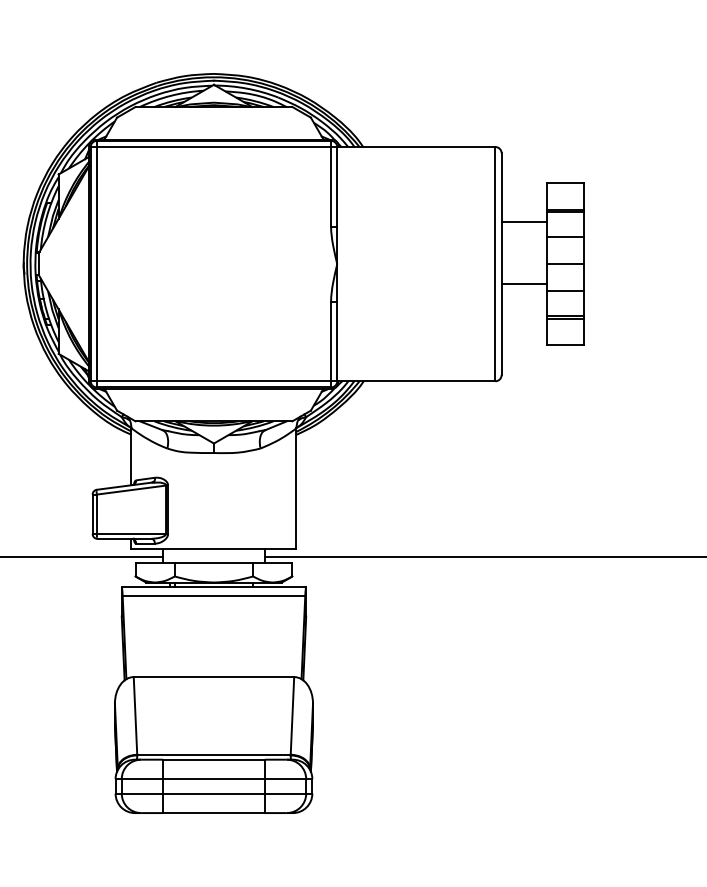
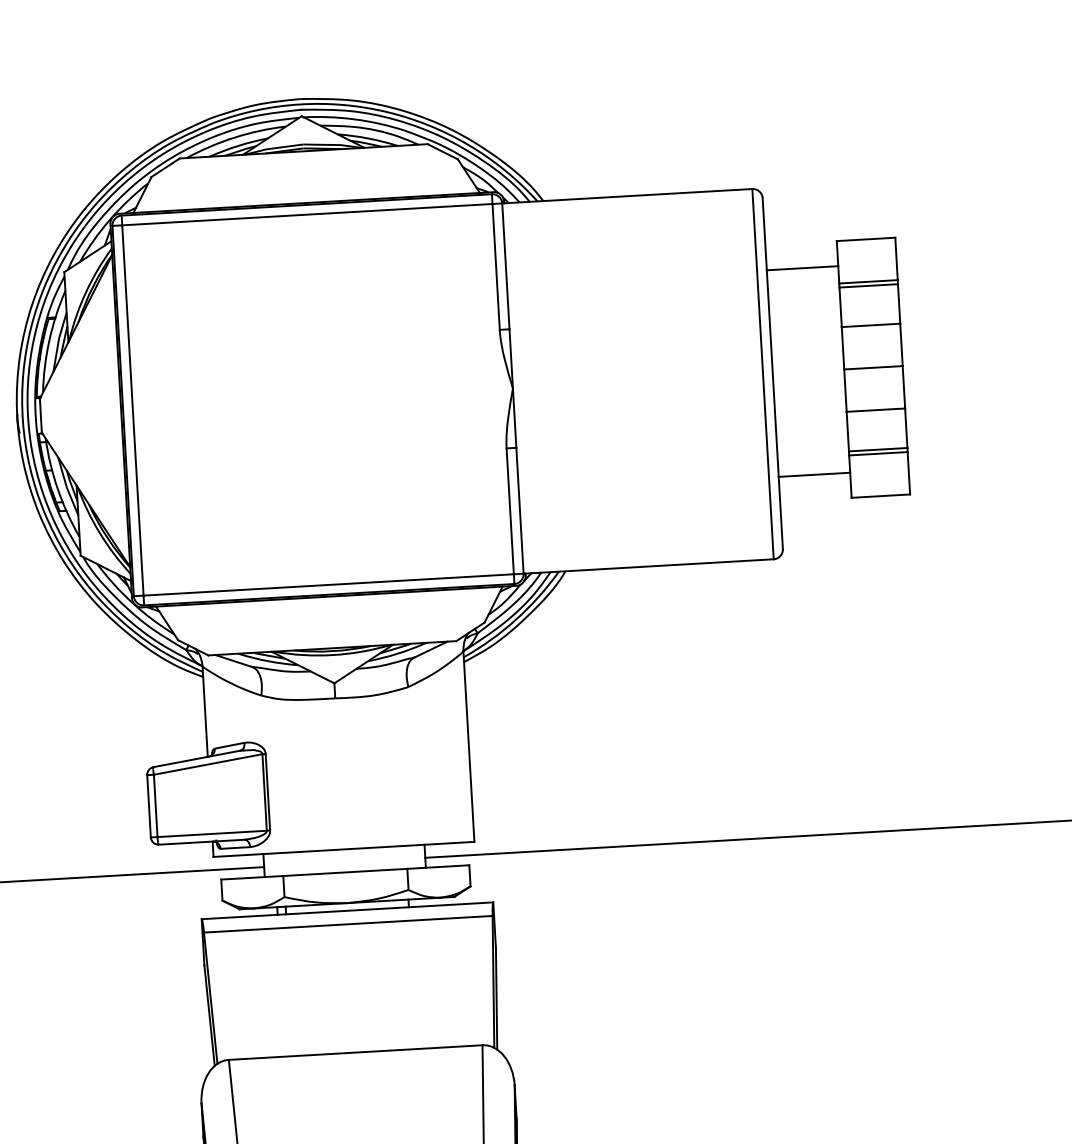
line: (523, 221) -> (801, 267), moved
line: (523, 284) -> (813, 474), moved

